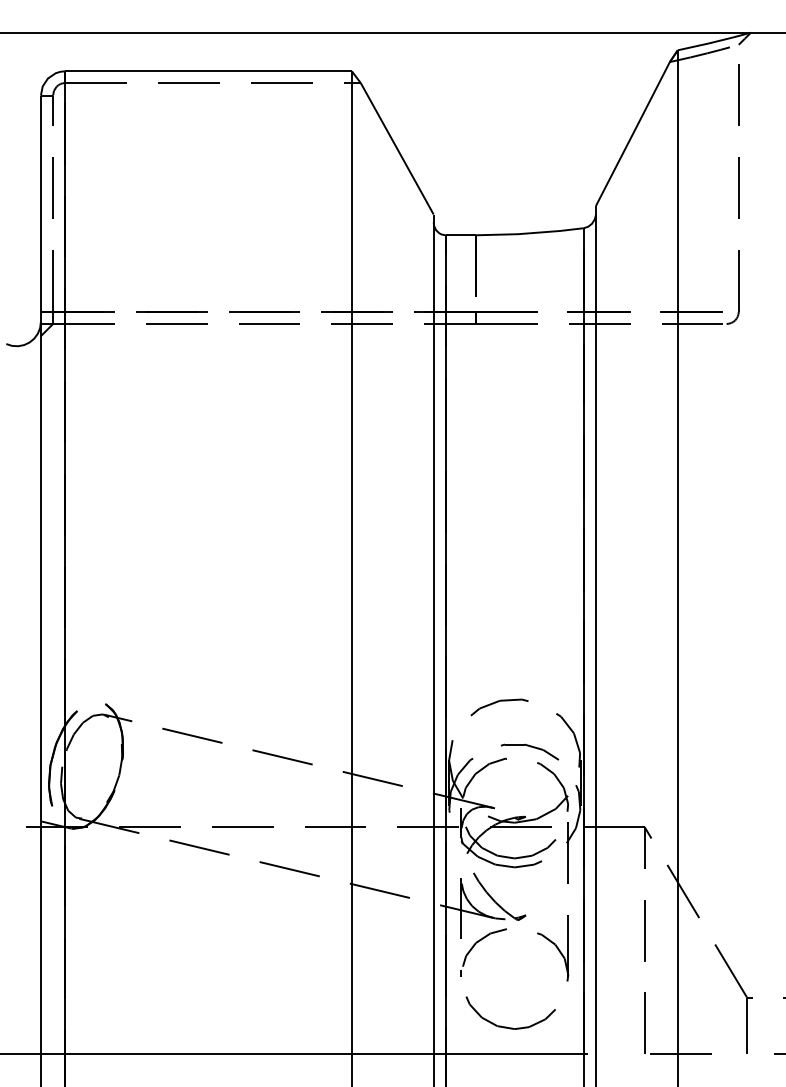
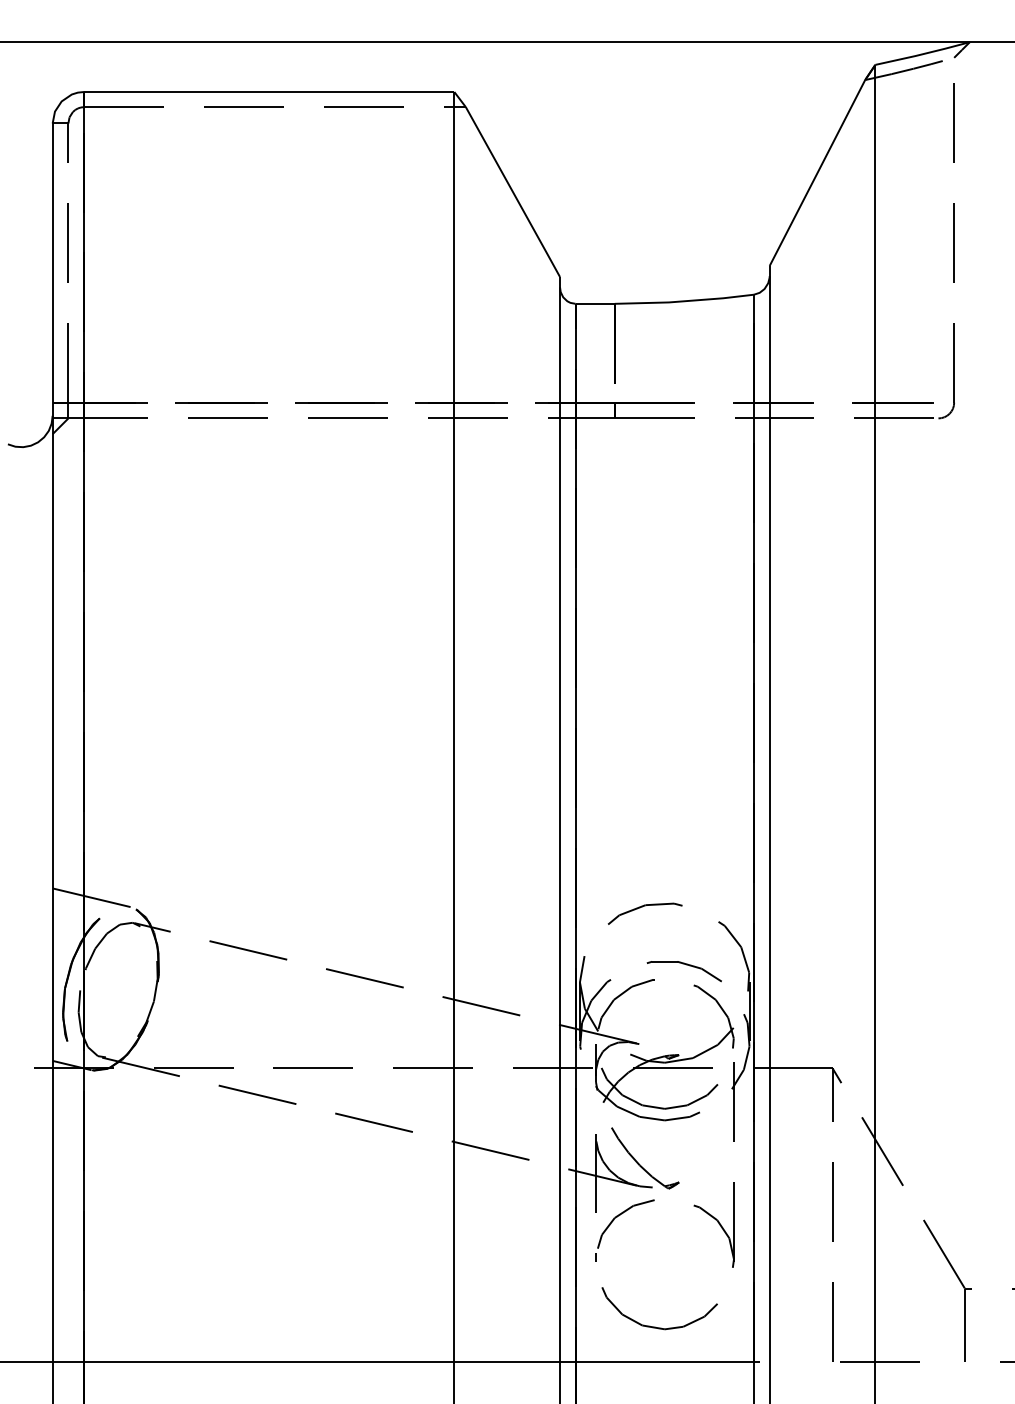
line: (70, 694) -> (91, 897), added

